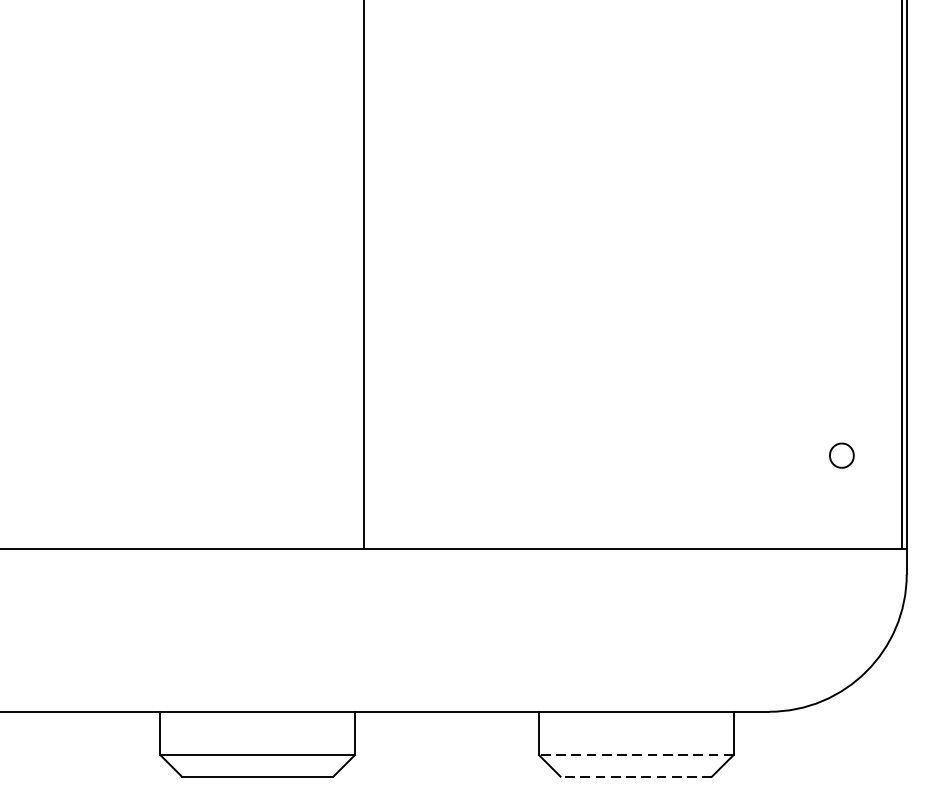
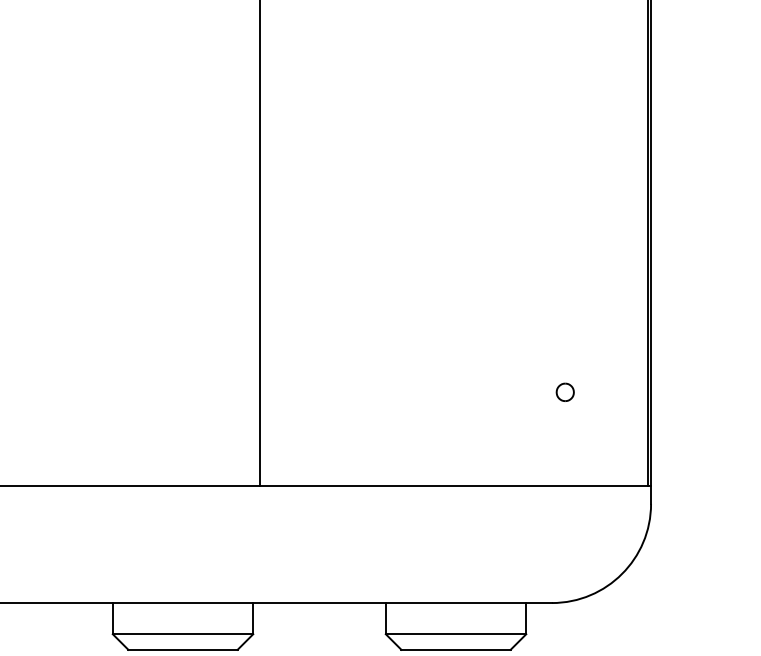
part: (840, 454) -> (564, 391), moved
line: (635, 755) -> (455, 634), dashed -> solid
line: (636, 776) -> (456, 649), dashed -> solid

